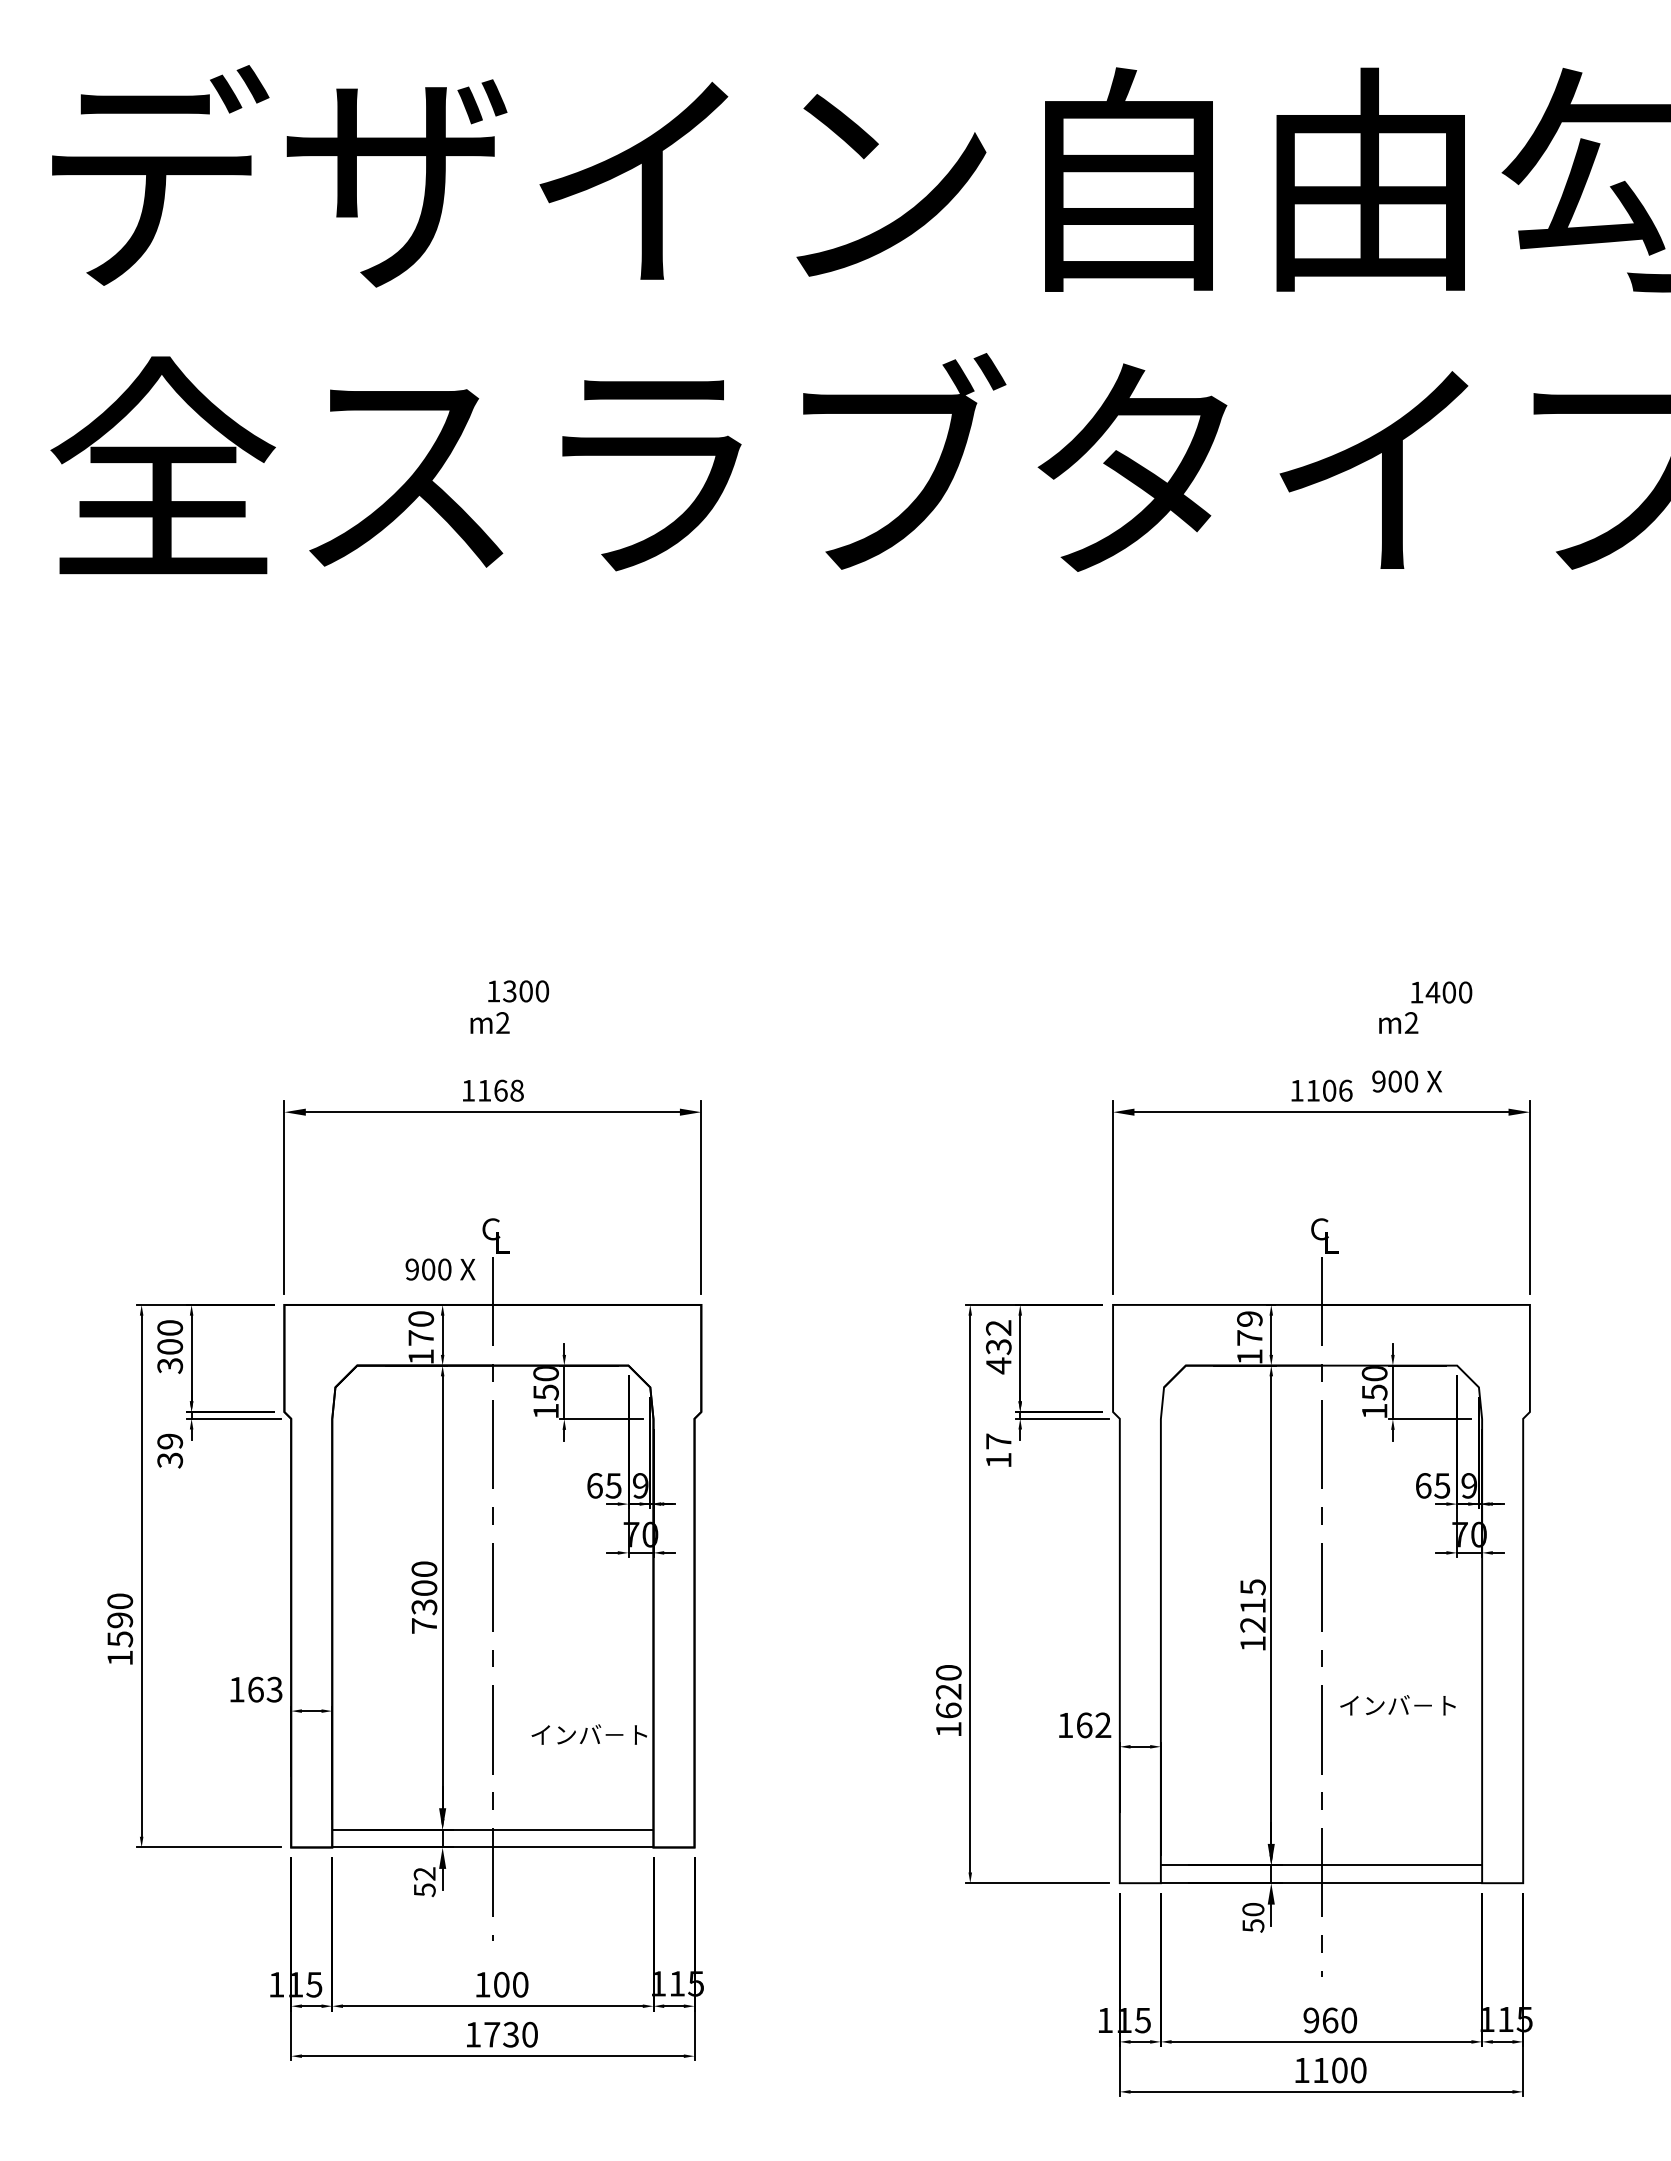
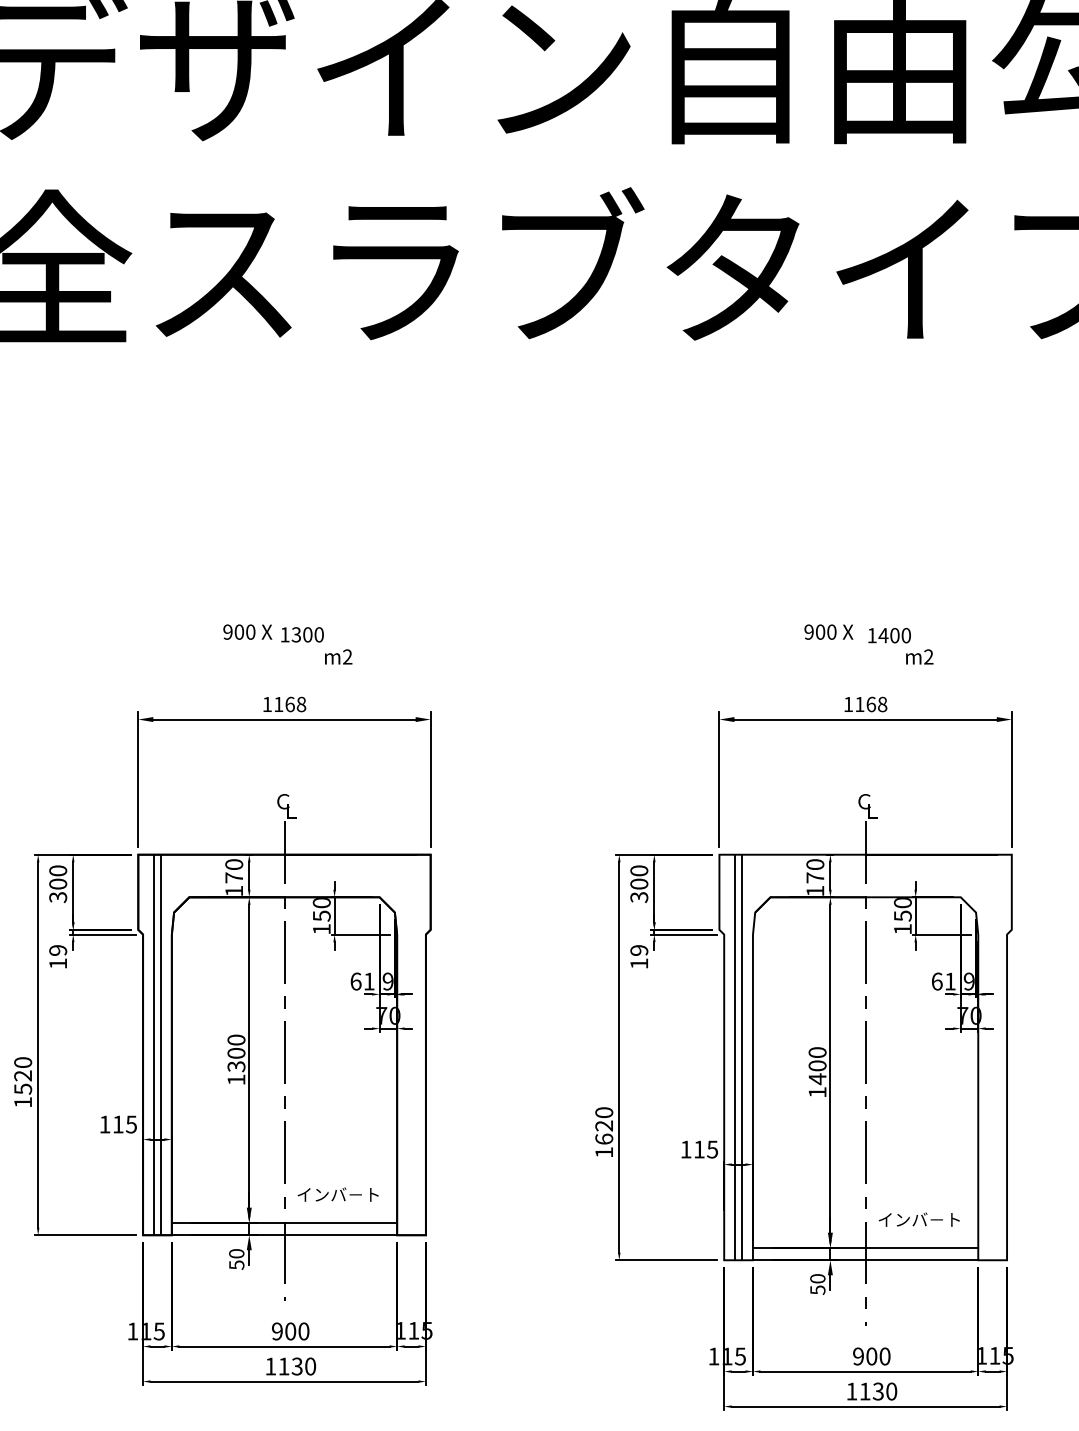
text: (1441, 992) -> (889, 635), moved
text: (489, 1022) -> (338, 656), moved
text: (1406, 1081) -> (828, 632), moved
text: (1337, 1090) -> (876, 704), 1106 -> 1168
text: (440, 1269) -> (247, 632), moved
text: (1249, 1318) -> (815, 864), 179 -> 170
text: (998, 1347) -> (639, 884), 432 -> 300
text: (998, 1441) -> (639, 950), 17 -> 19
text: (170, 1460) -> (58, 963), 39 -> 19
text: (613, 1485) -> (369, 981), 65 -> 61
text: (1442, 1485) -> (950, 981), 65 -> 61
line: (307, 1575) -> (154, 1044), added
line: (316, 1575) -> (160, 1044), added
line: (1135, 1593) -> (735, 1057), added
line: (1144, 1593) -> (741, 1057), added
text: (1252, 1606) -> (817, 1066), 1215 -> 1400
text: (120, 1620) -> (23, 1076), 1590 -> 1520
text: (424, 1625) -> (236, 1079), 7300 -> 1300
text: (265, 1689) -> (125, 1124), 163 -> 115
text: (1397, 1705) -> (918, 1219), moved
text: (1094, 1725) -> (706, 1149), 162 -> 115
text: (588, 1734) -> (337, 1194), moved
text: (424, 1873) -> (236, 1253), 52 -> 50
text: (482, 1984) -> (277, 1331), 100 -> 900
text: (1330, 2020) -> (871, 1356), 960 -> 900
text: (492, 2034) -> (284, 1366), 1730 -> 1130
text: (1339, 2070) -> (878, 1391), 1100 -> 1130

